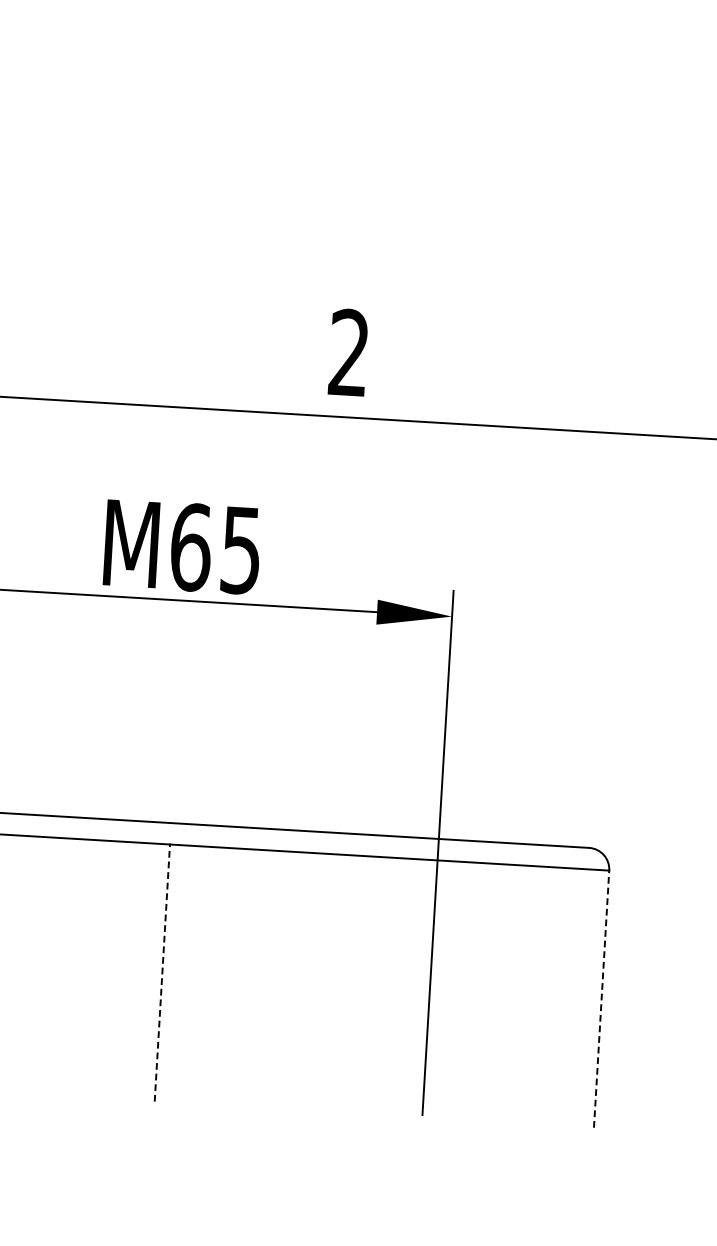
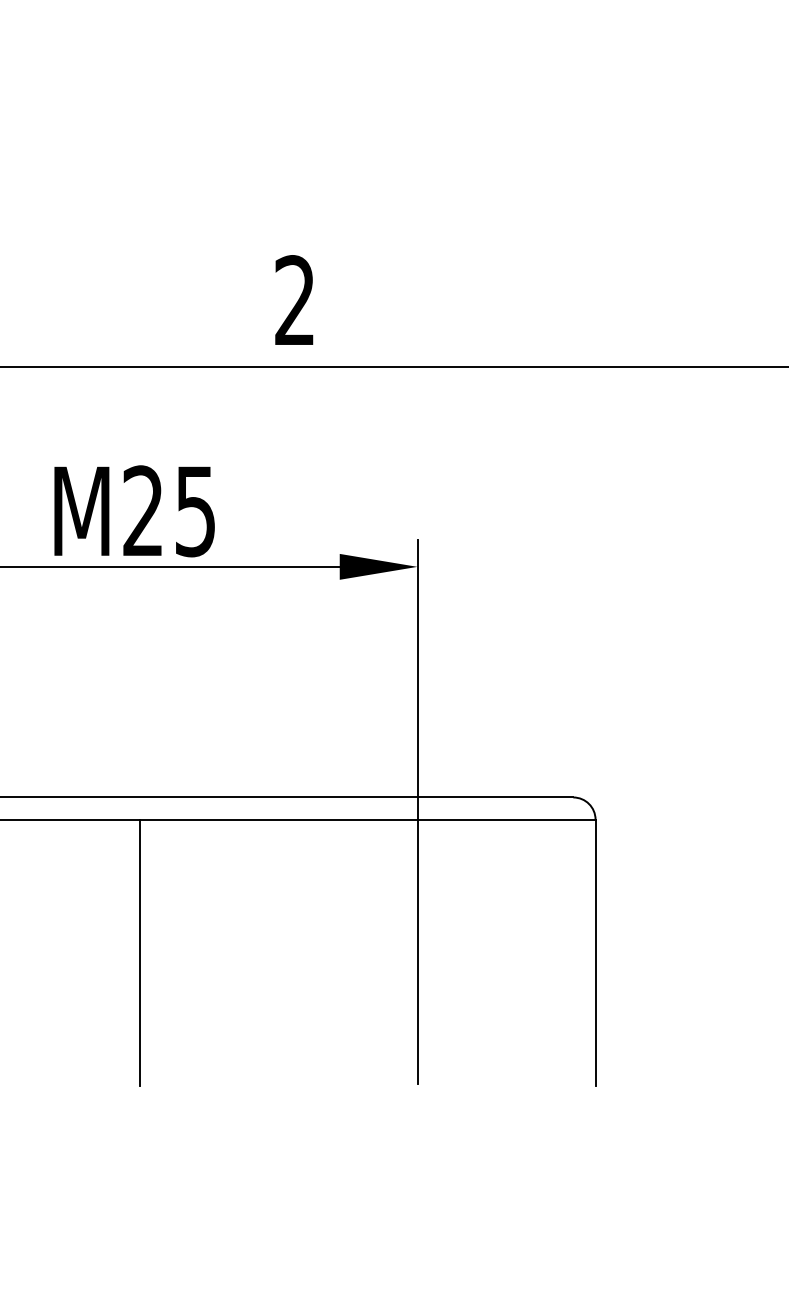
text: (191, 547) -> (143, 511), M65 -> M25
line: (162, 972) -> (140, 952), dashed -> solid
line: (601, 998) -> (595, 952), dashed -> solid

